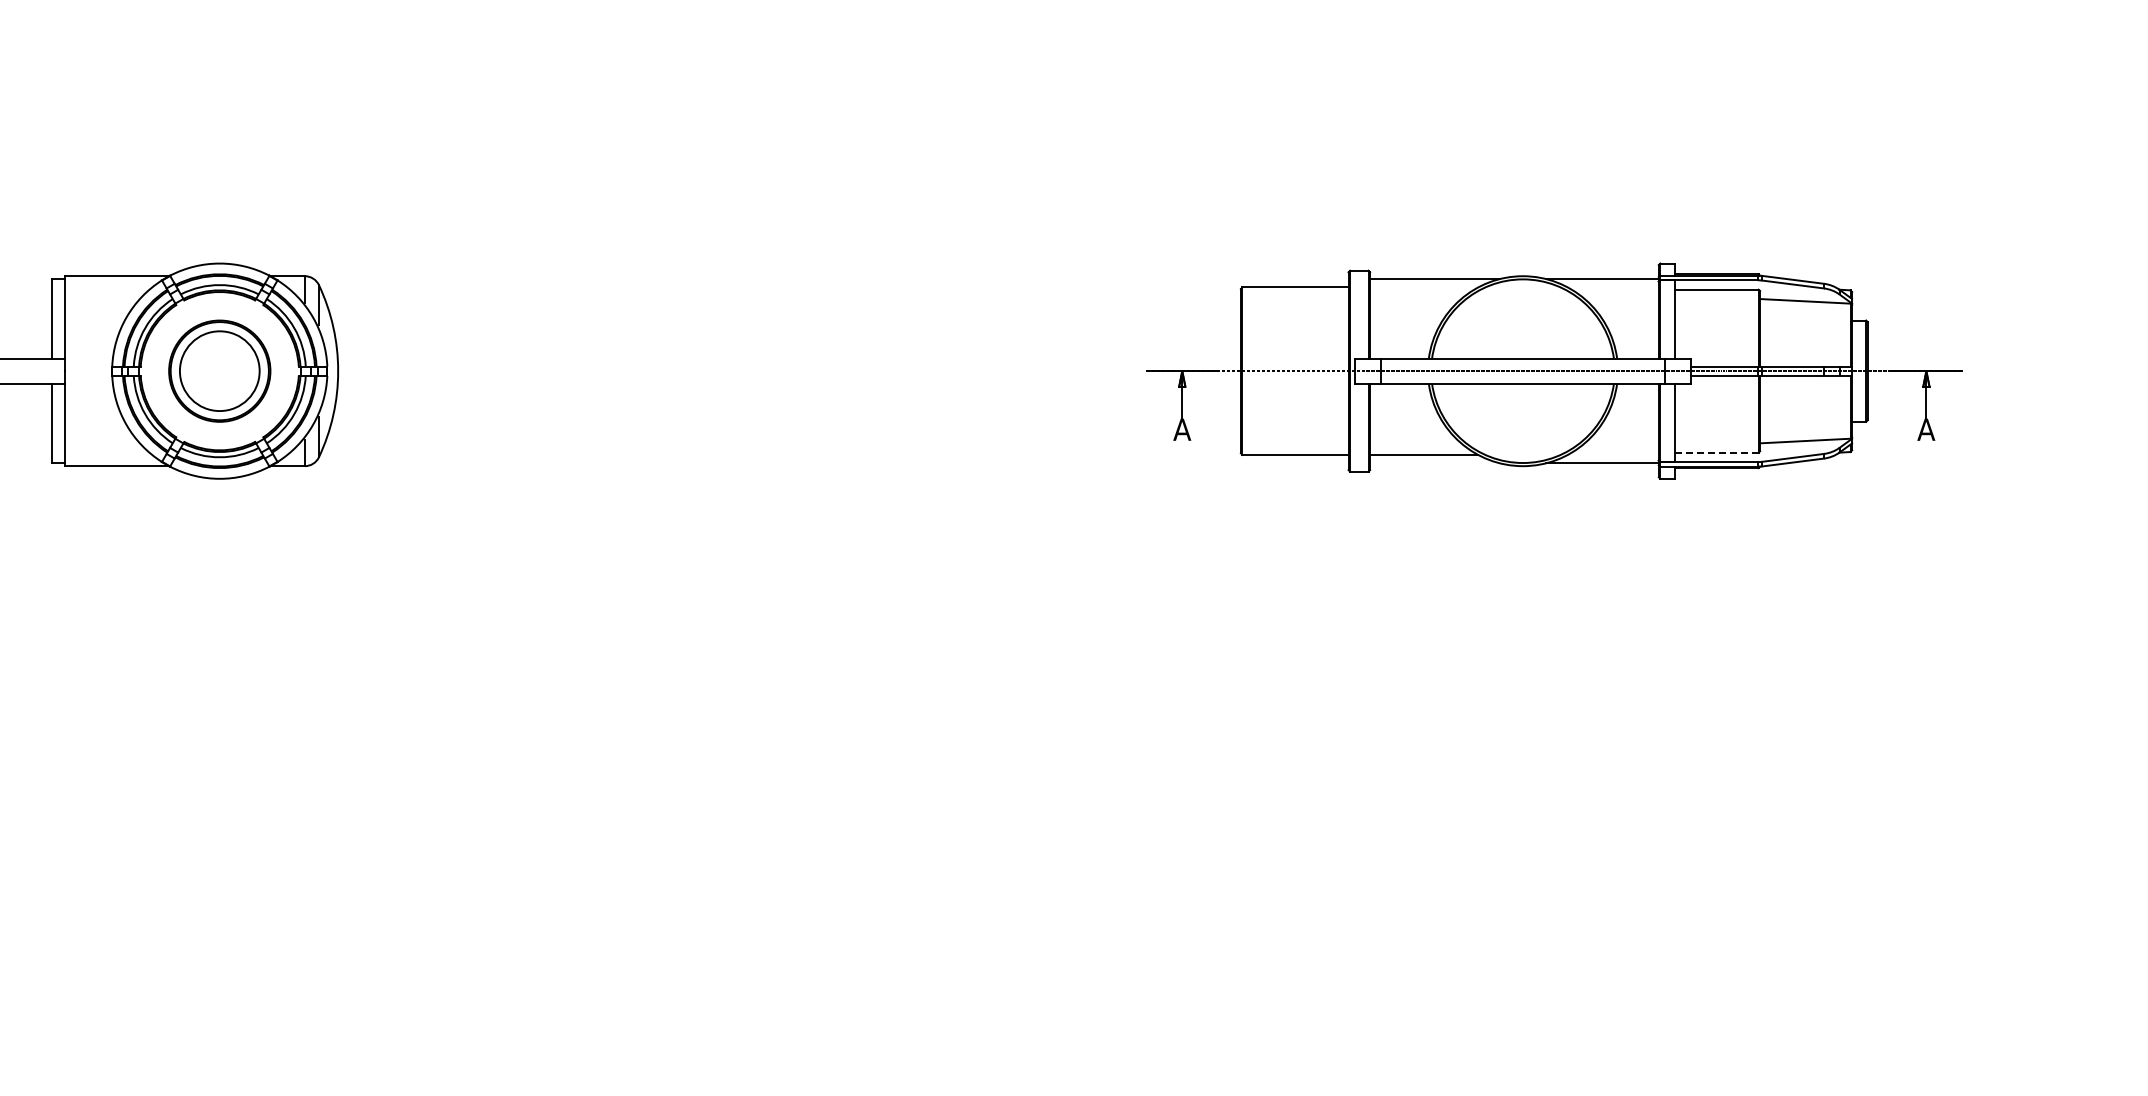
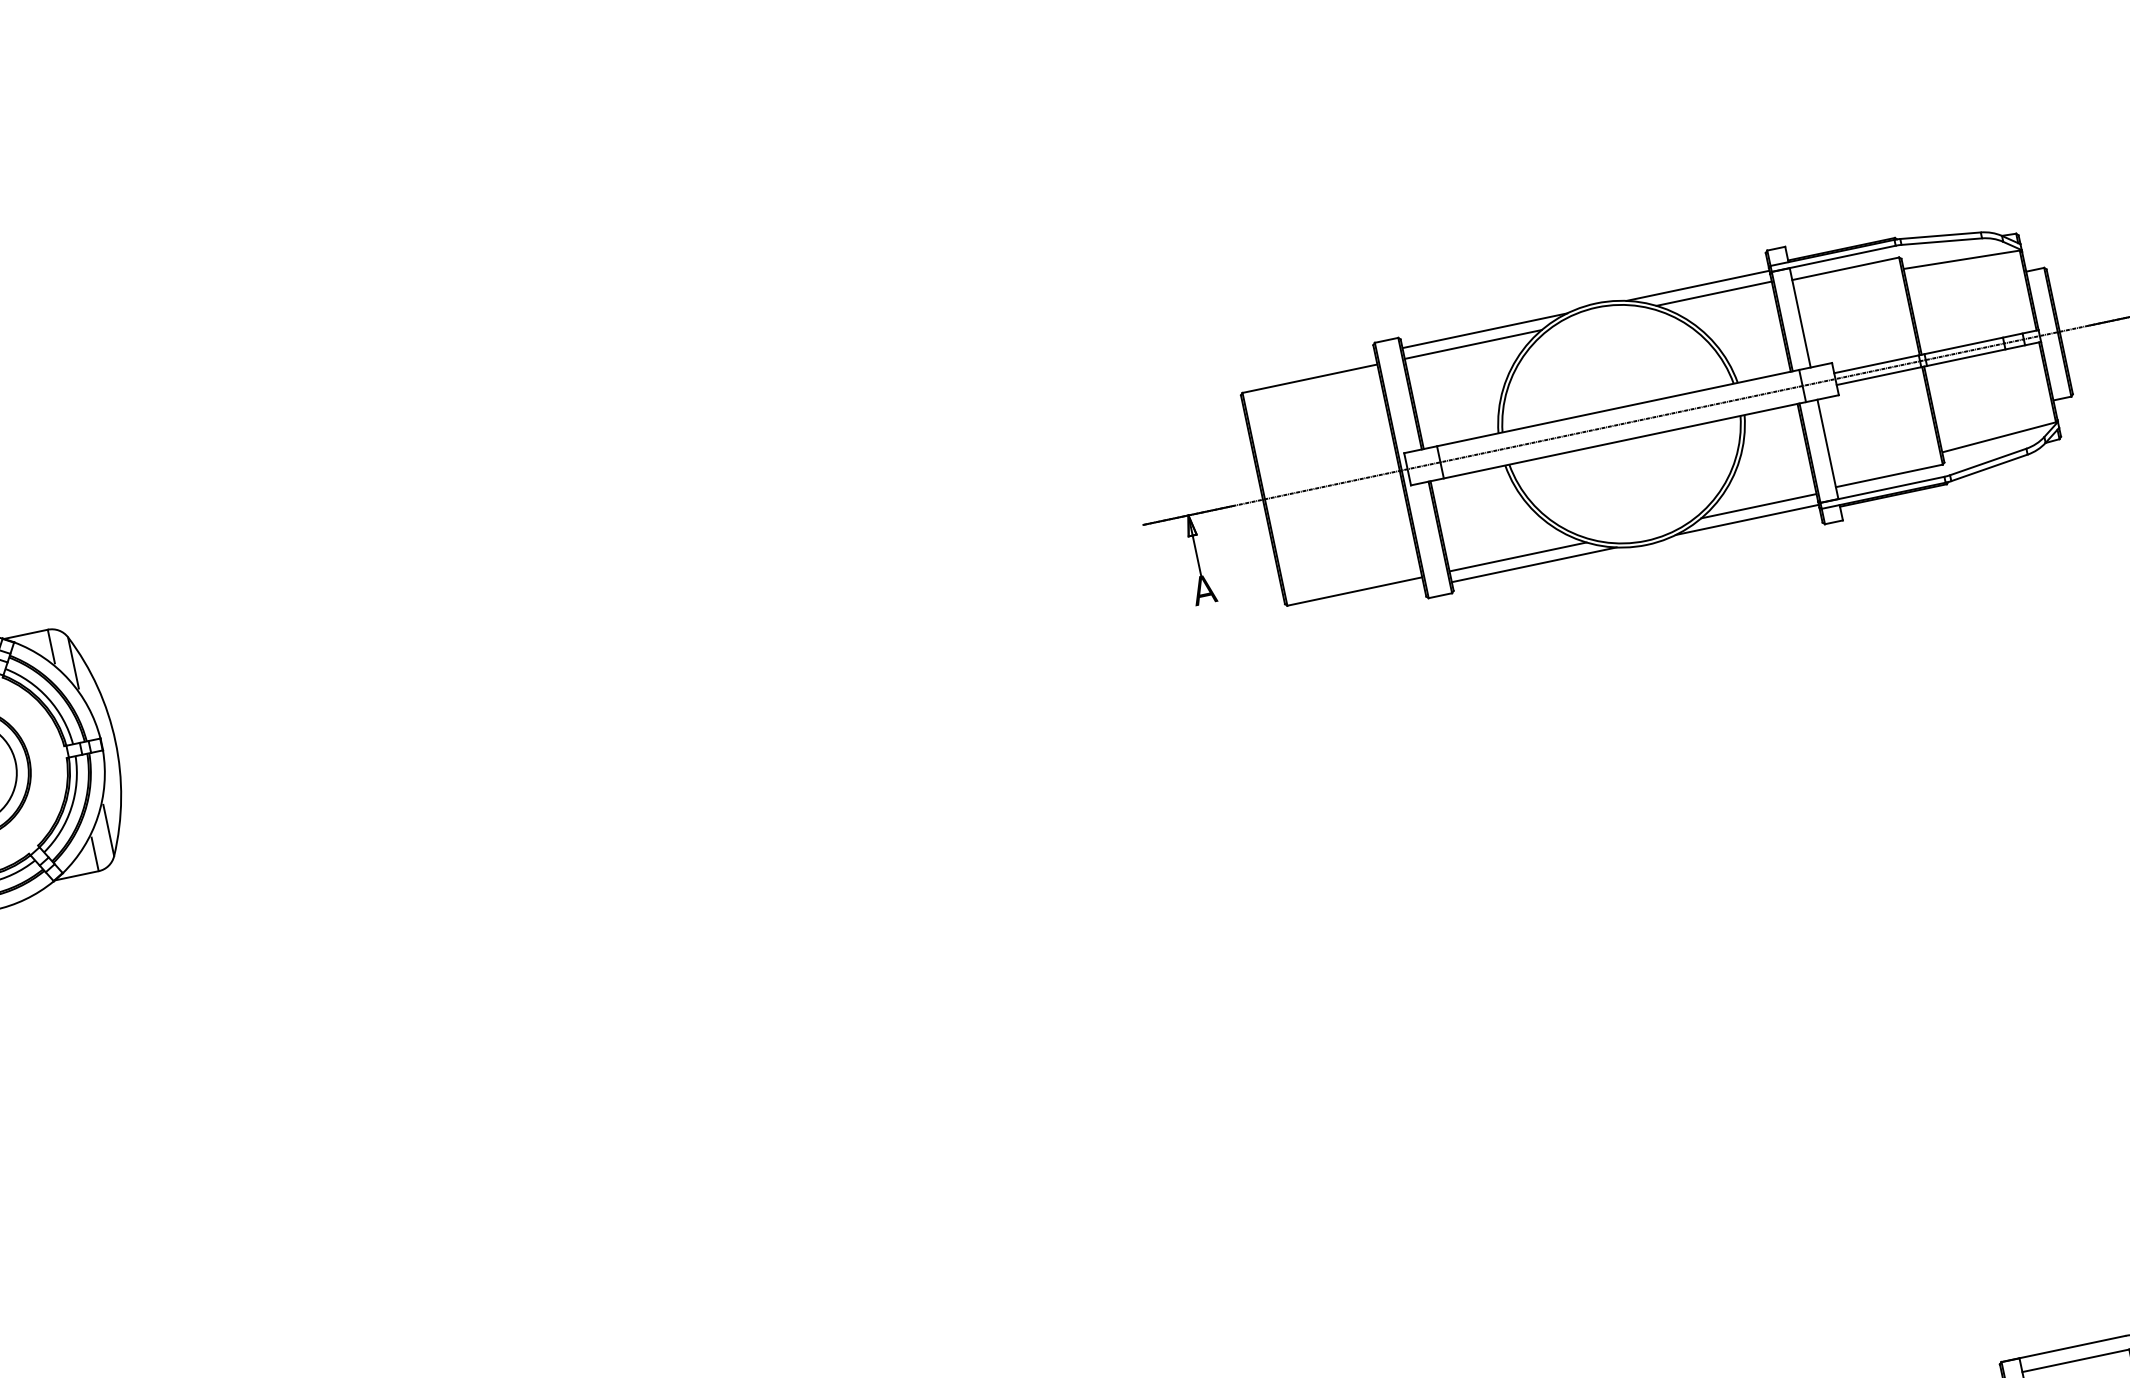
line: (1423, 287) -> (1472, 344), added
line: (1613, 287) -> (1714, 293), added
line: (1717, 452) -> (1890, 475), dashed -> solid
line: (1613, 454) -> (1758, 505), added
line: (1434, 463) -> (1533, 565), added

